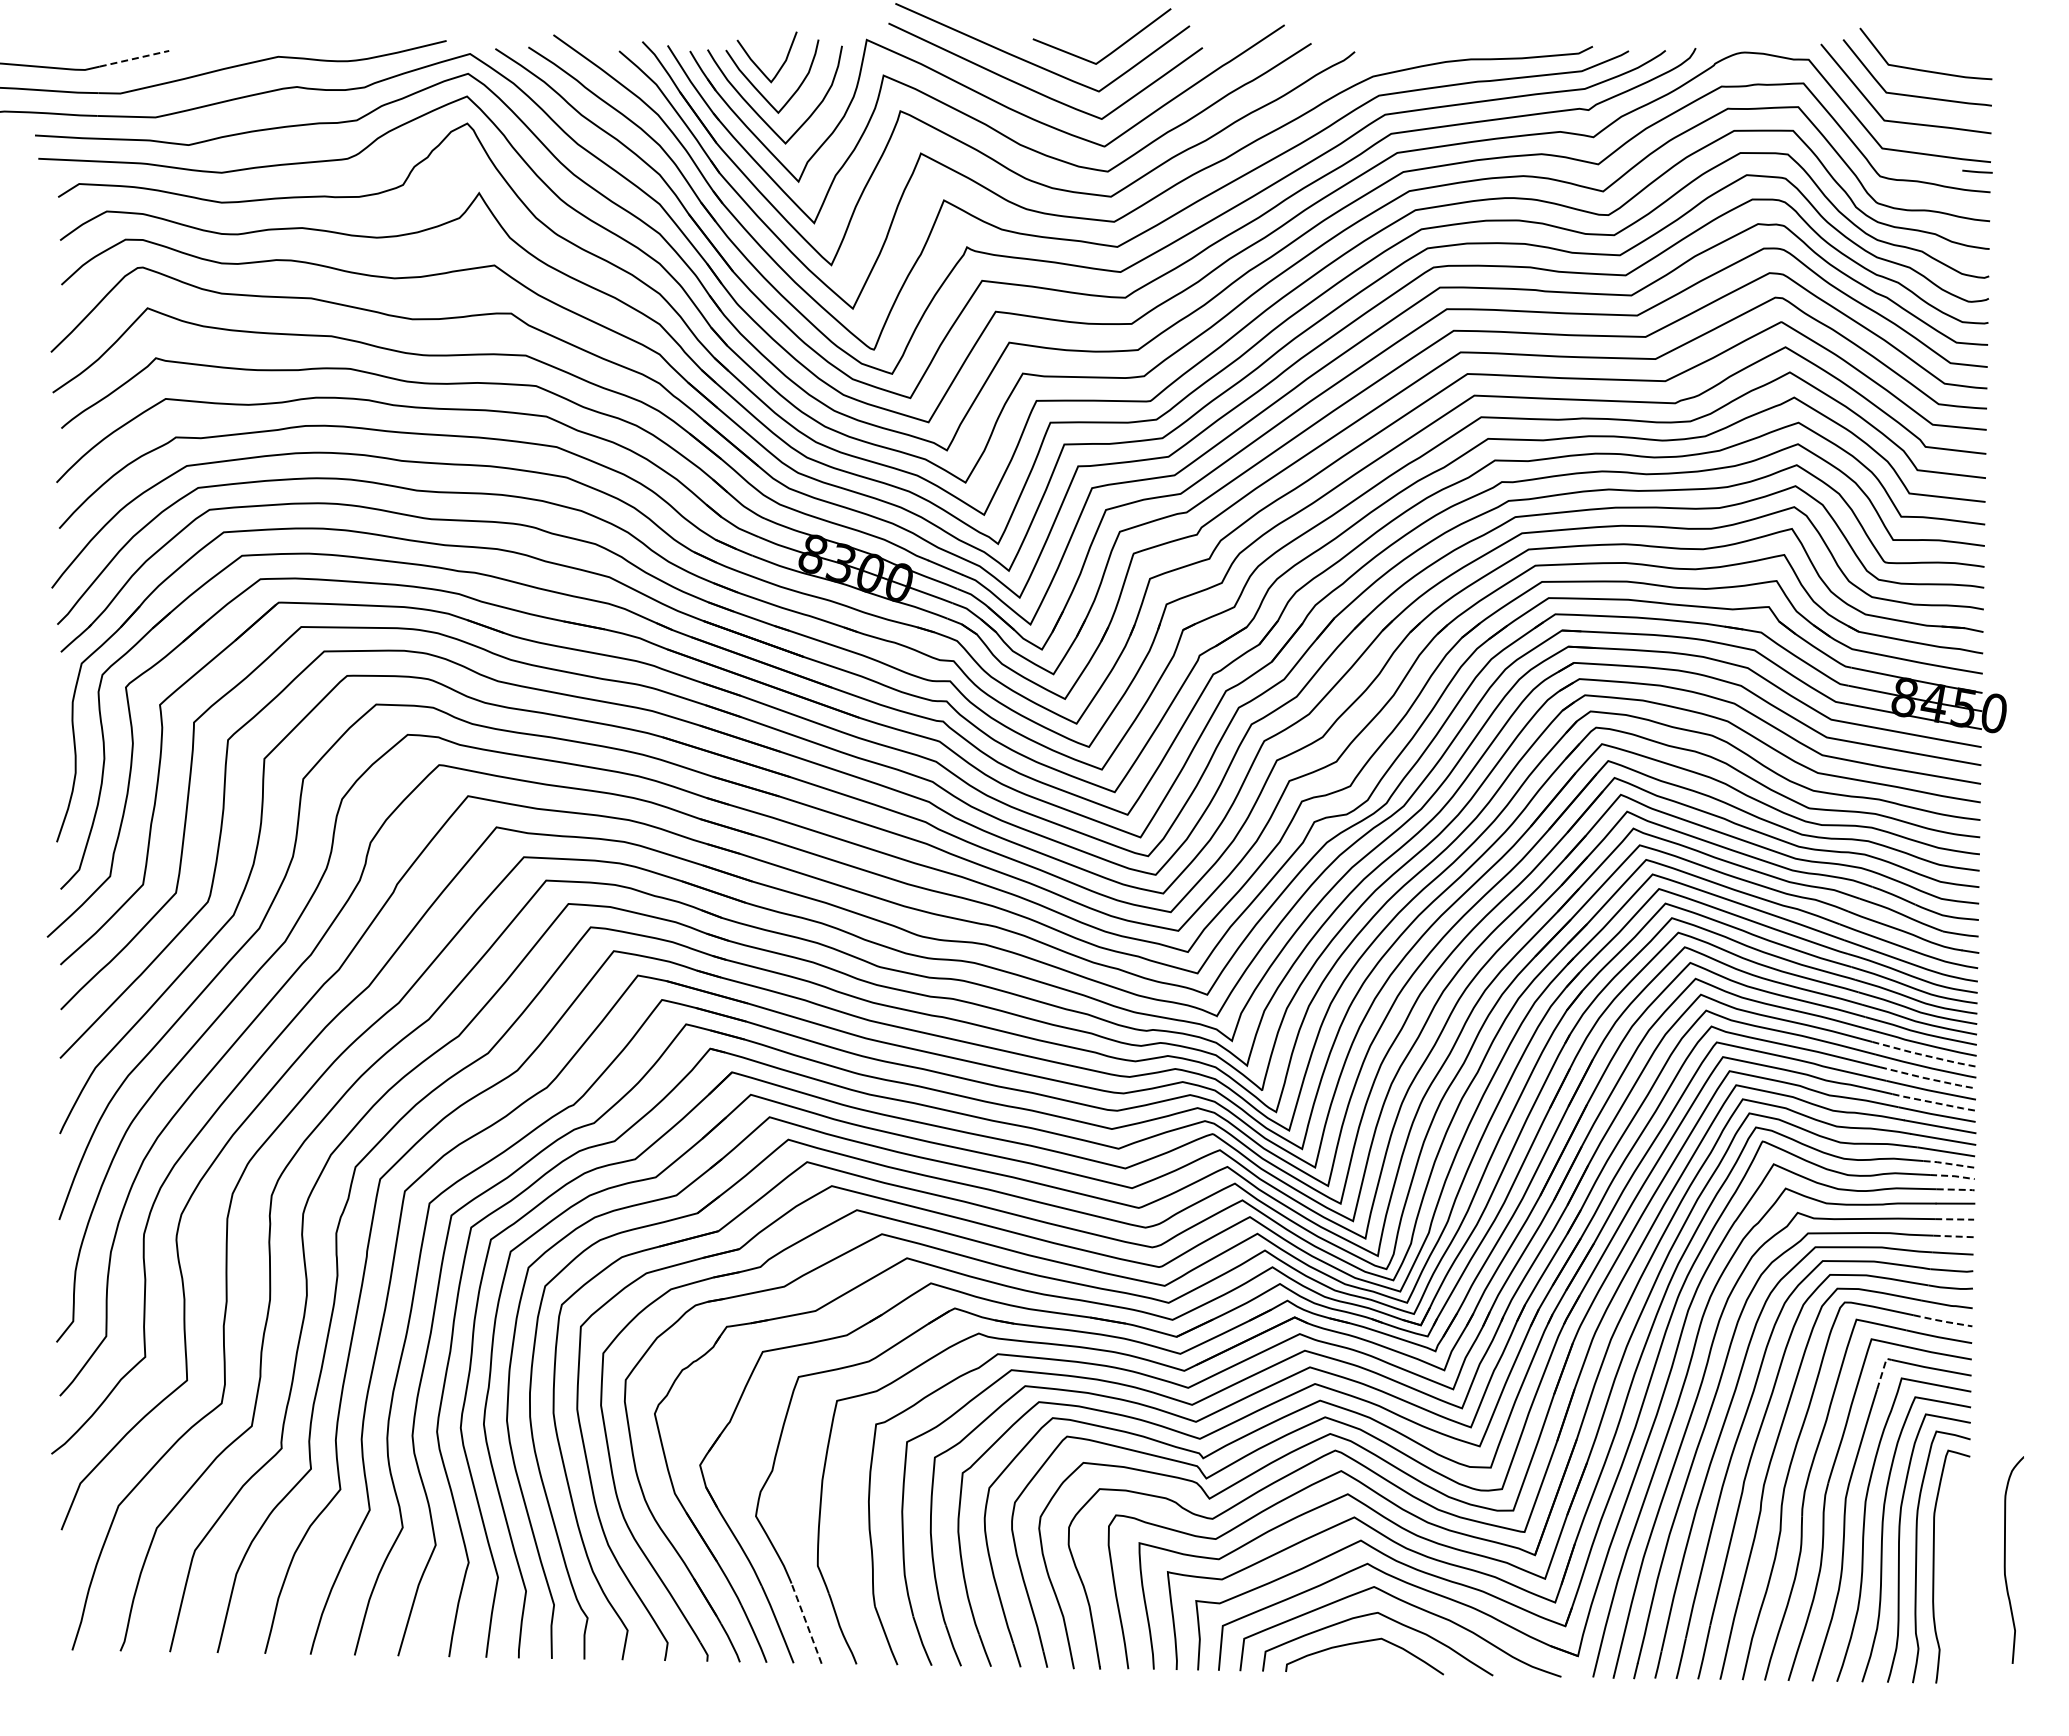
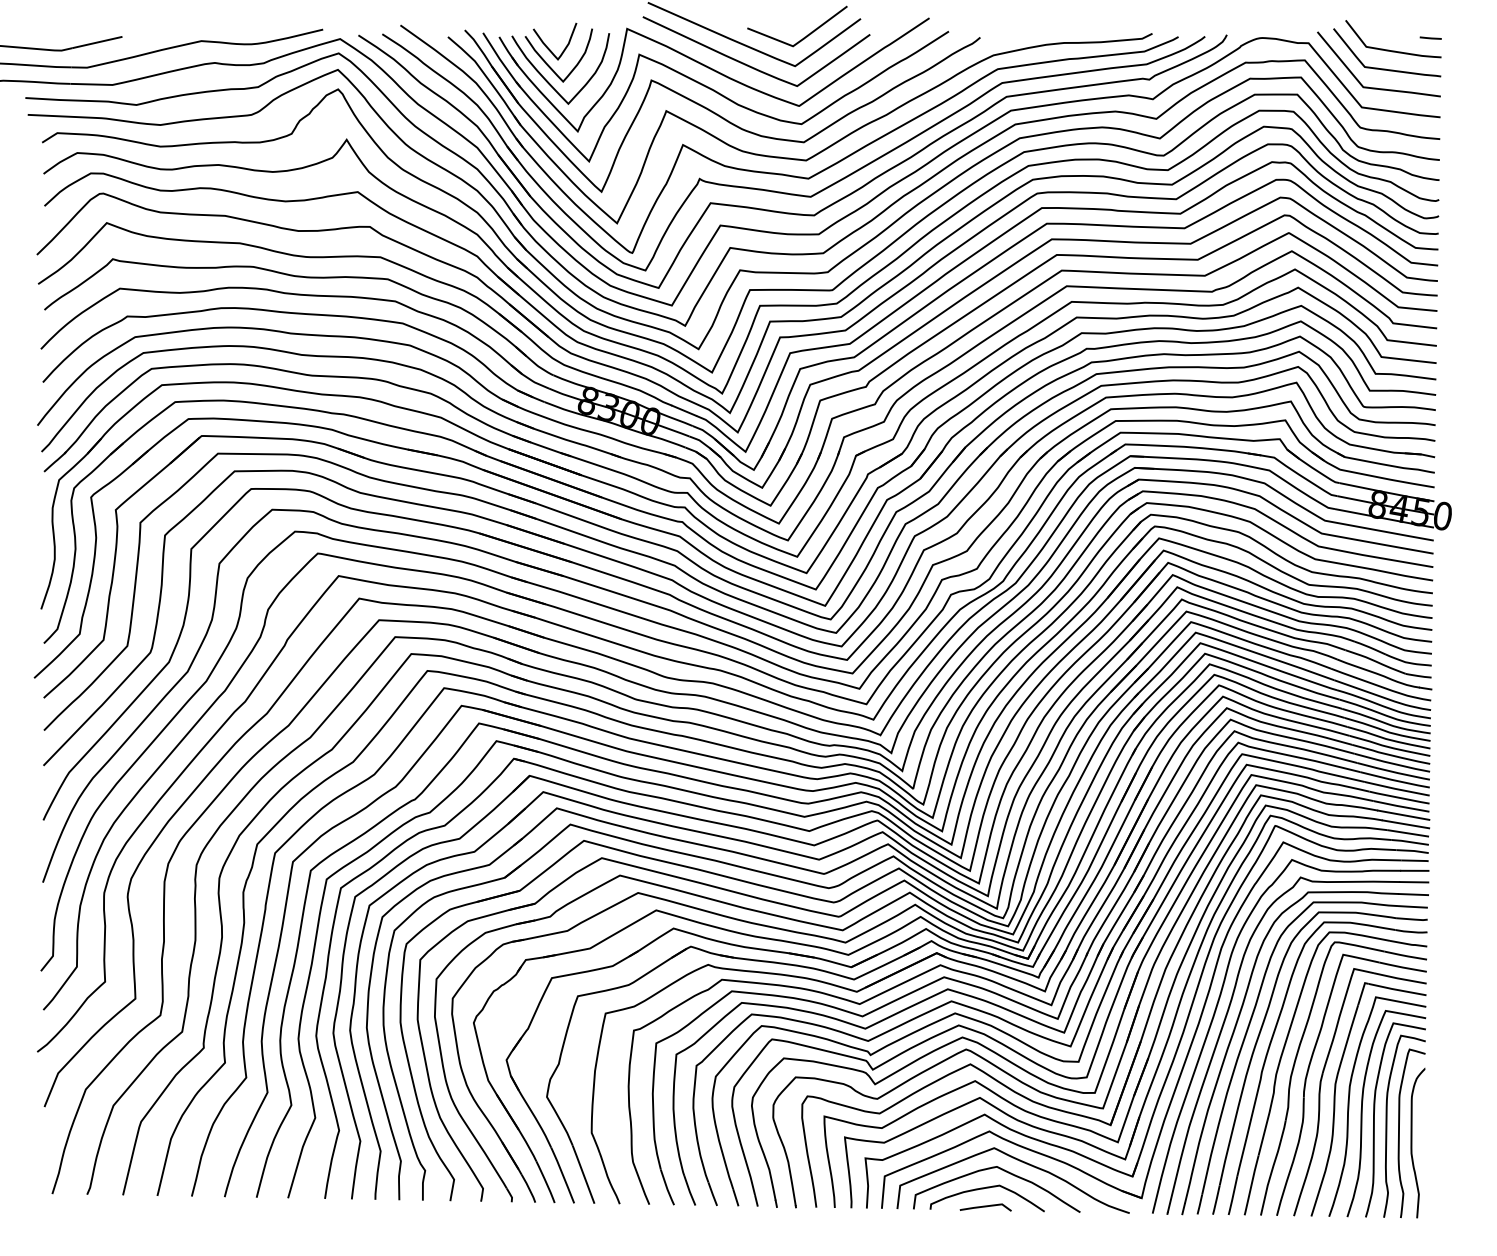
line: (134, 58) -> (97, 42), dashed -> solid
line: (1977, 171) -> (1430, 37), moved
line: (1925, 1055) -> (1393, 763), dashed -> solid
line: (1928, 1078) -> (1395, 780), dashed -> solid
line: (1934, 1102) -> (1399, 797), dashed -> solid
line: (1948, 1163) -> (1409, 841), dashed -> solid
line: (1953, 1176) -> (1413, 851), dashed -> solid
line: (1956, 1189) -> (1415, 860), dashed -> solid
line: (1955, 1219) -> (1414, 882), dashed -> solid
line: (1954, 1236) -> (1414, 894), dashed -> solid
line: (1943, 1321) -> (1406, 956), dashed -> solid
line: (1882, 1371) -> (1362, 992), dashed -> solid
curve: (2005, 1559) -> (1411, 1142), moved
line: (806, 1622) -> (583, 1173), dashed -> solid
curve: (1362, 1668) -> (985, 1207), added

